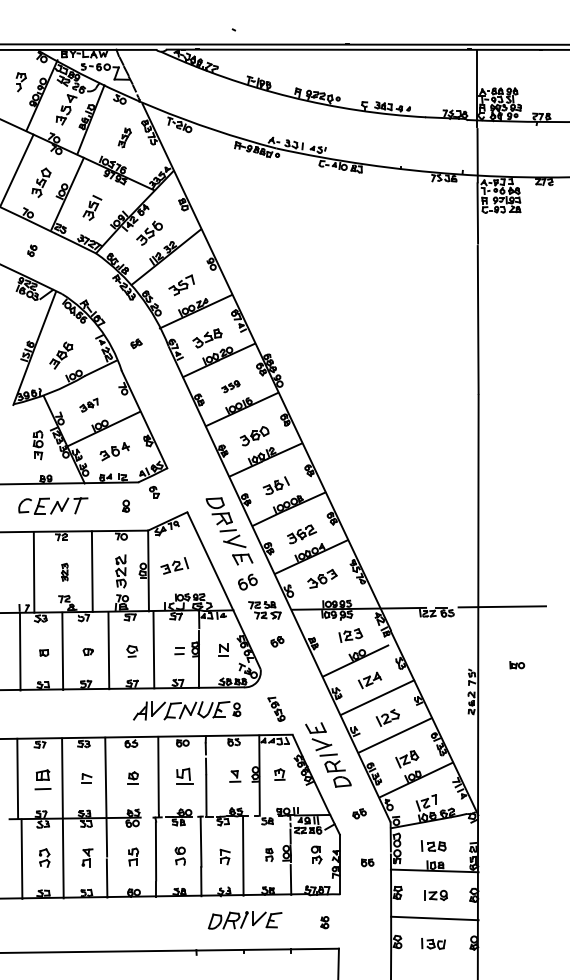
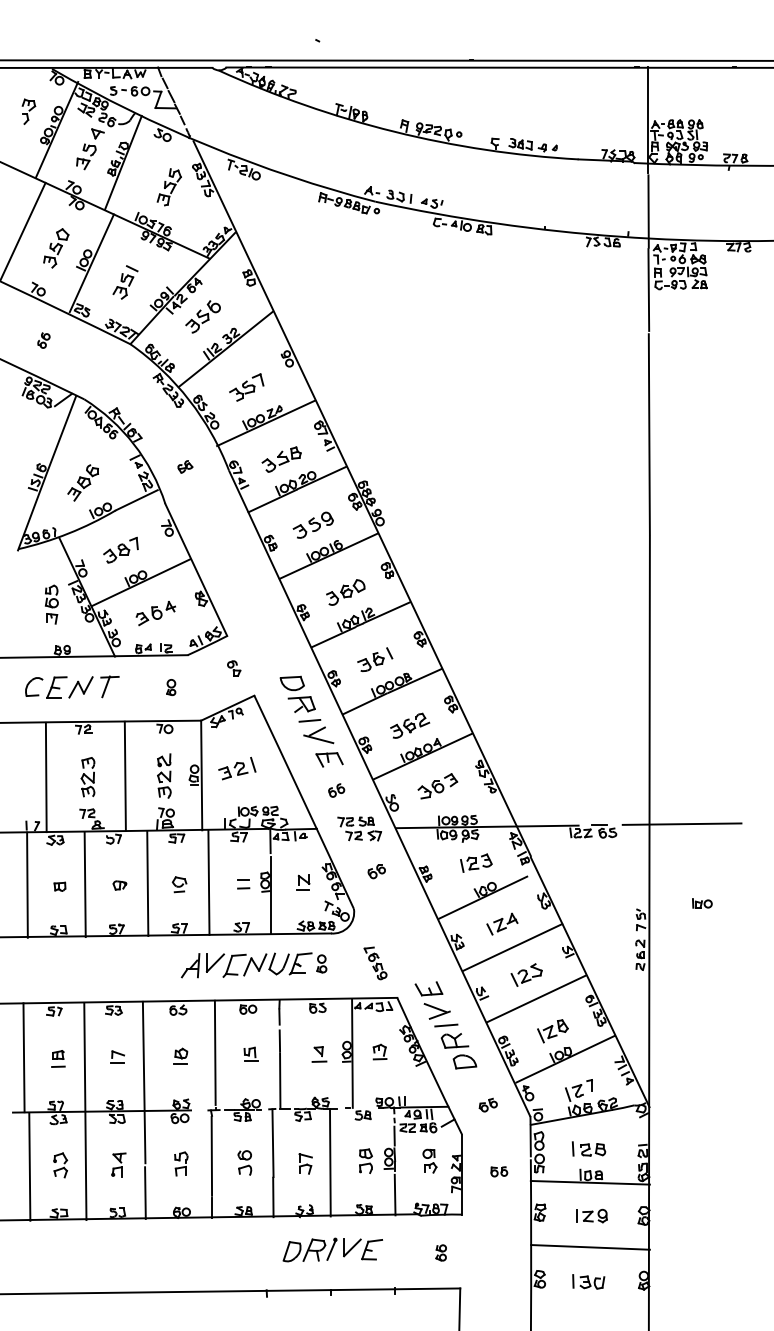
part: (124, 137) -> (169, 186), size x1.43
part: (230, 386) -> (312, 524), size x1.67
part: (88, 405) -> (120, 550), size x1.43
part: (154, 492) -> (234, 668), moved
part: (64, 572) -> (87, 777), size x1.67
part: (247, 581) -> (336, 789), size x0.62
part: (184, 775) -> (250, 1053), size x0.62
part: (42, 779) -> (57, 1058), size x0.62
part: (269, 854) -> (365, 1160), size x1.43

